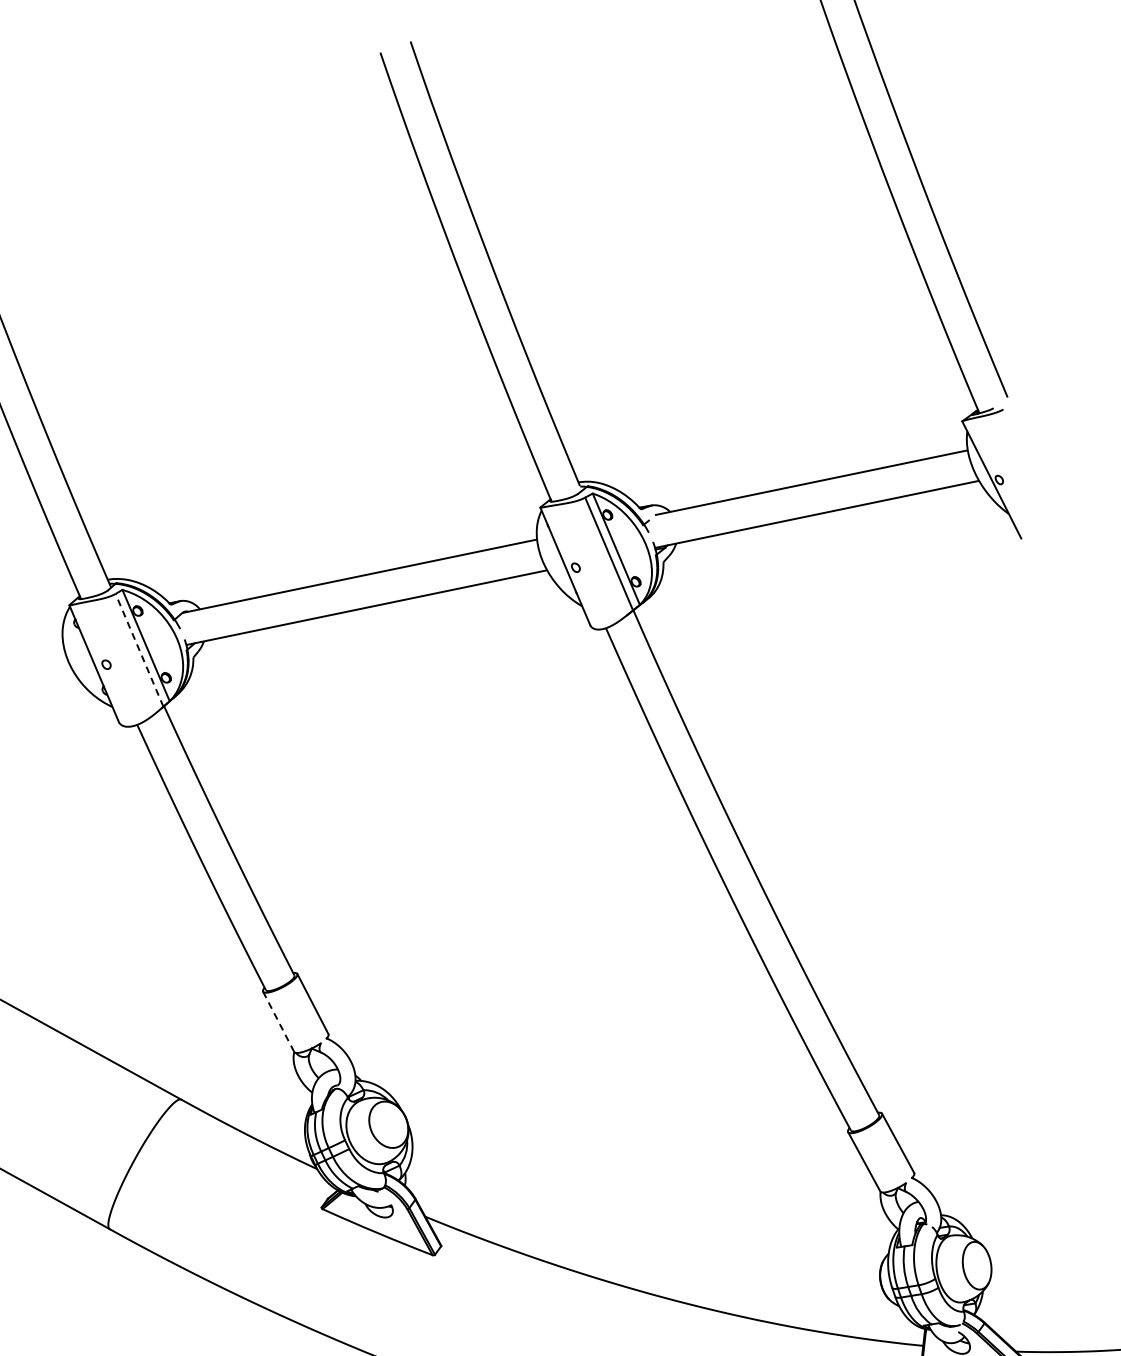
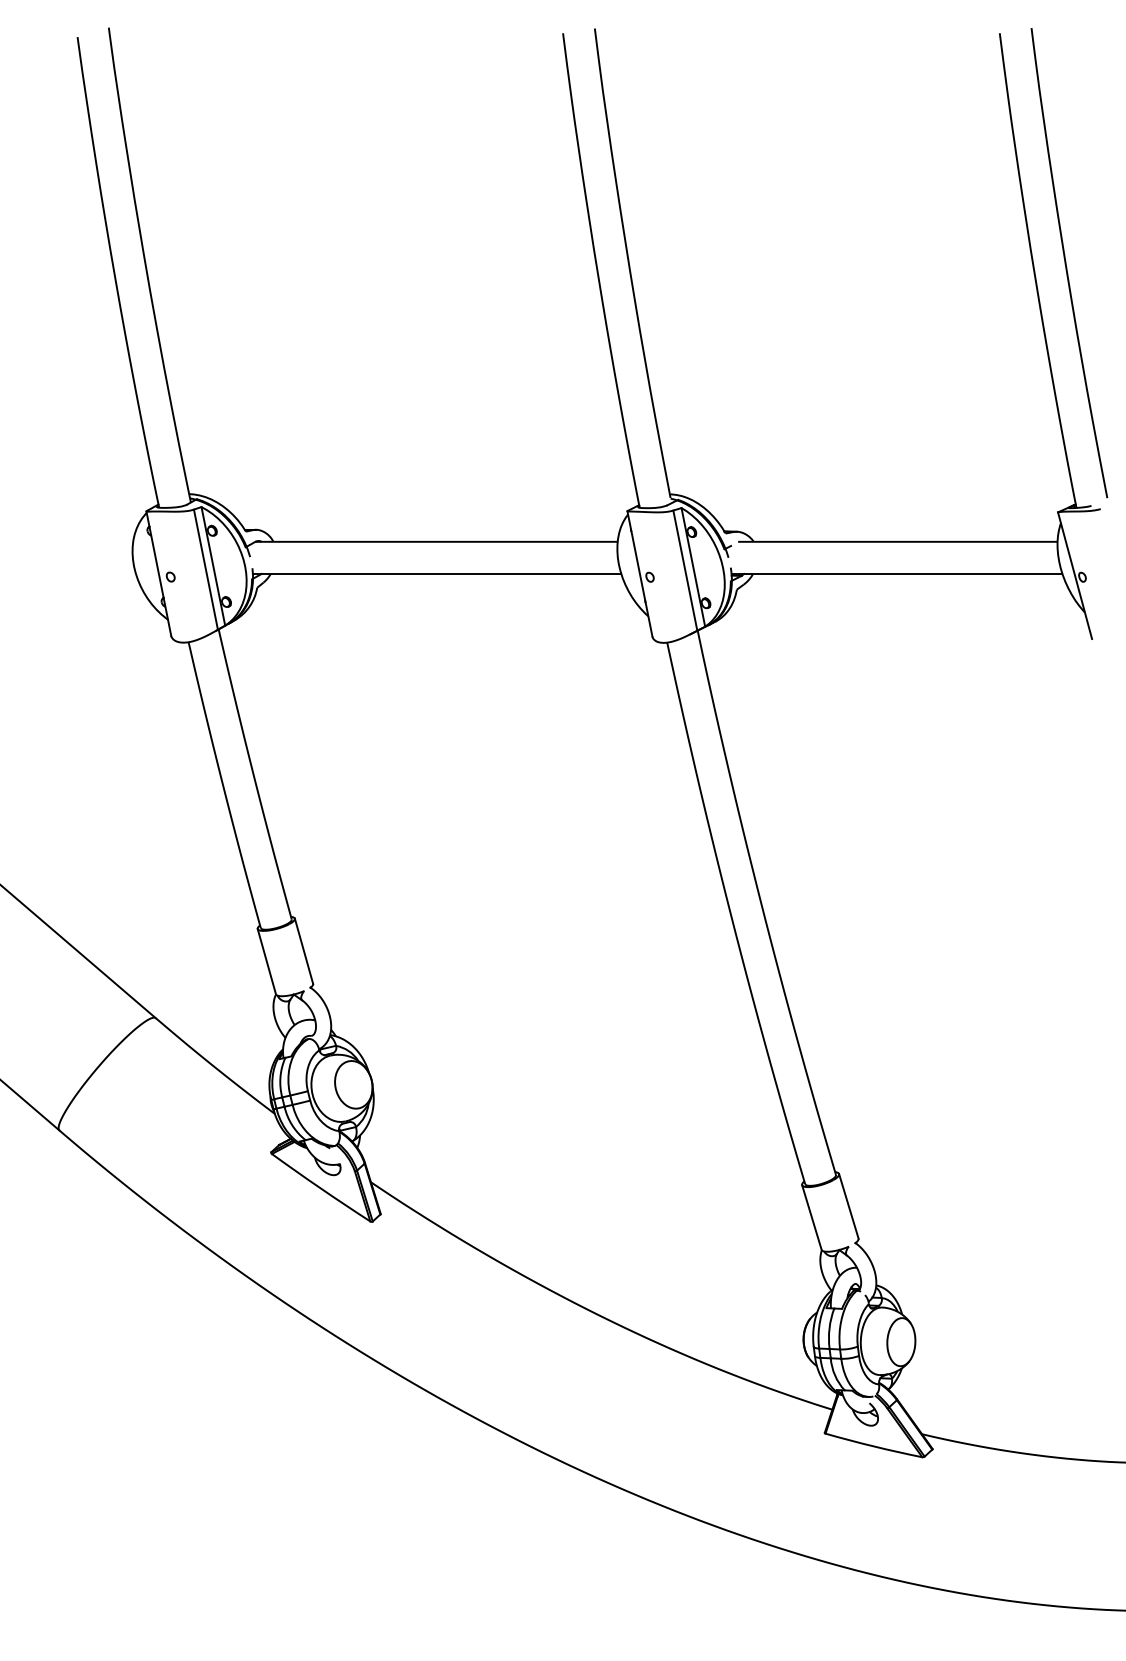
line: (139, 650) -> (205, 569), dashed -> solid
line: (278, 1021) -> (266, 961), dashed -> solid

